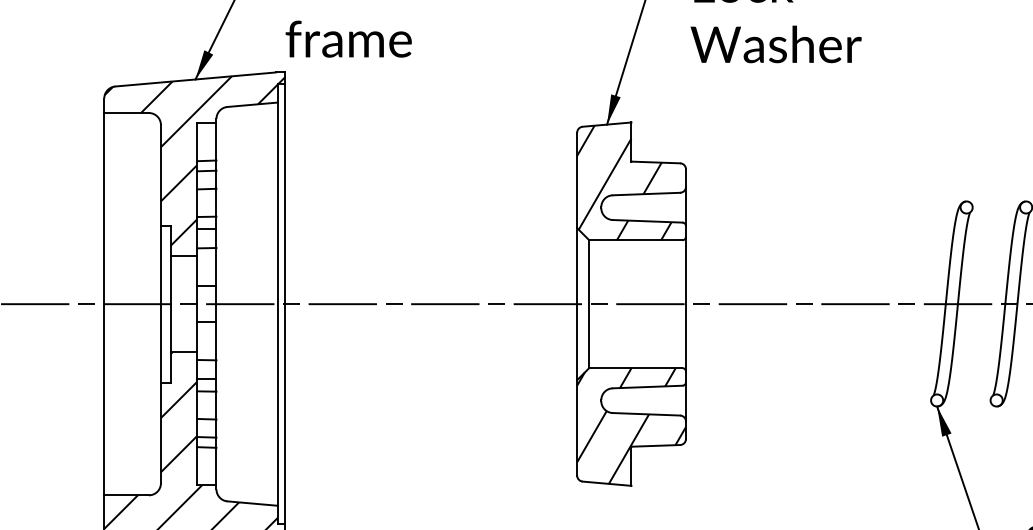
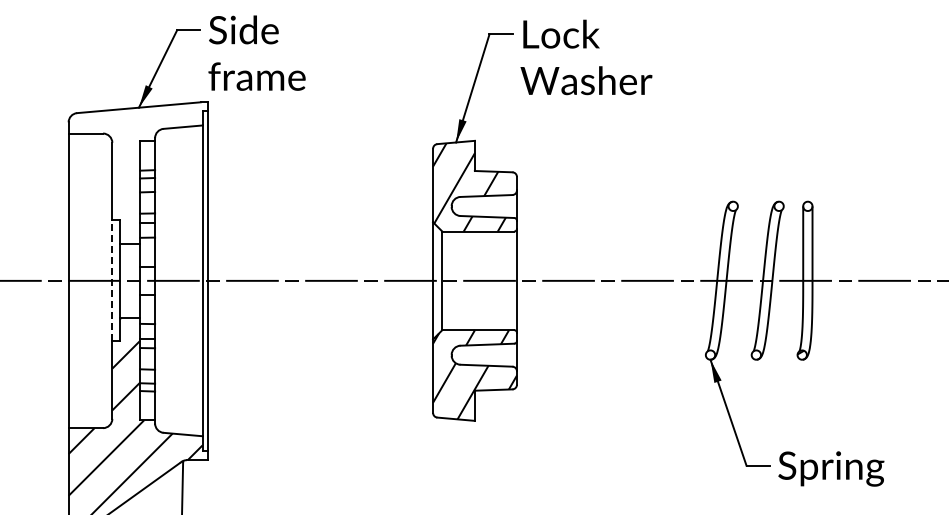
hatch: (194, 160) -> (138, 170), removed
line: (161, 303) -> (112, 280), solid -> dashed

